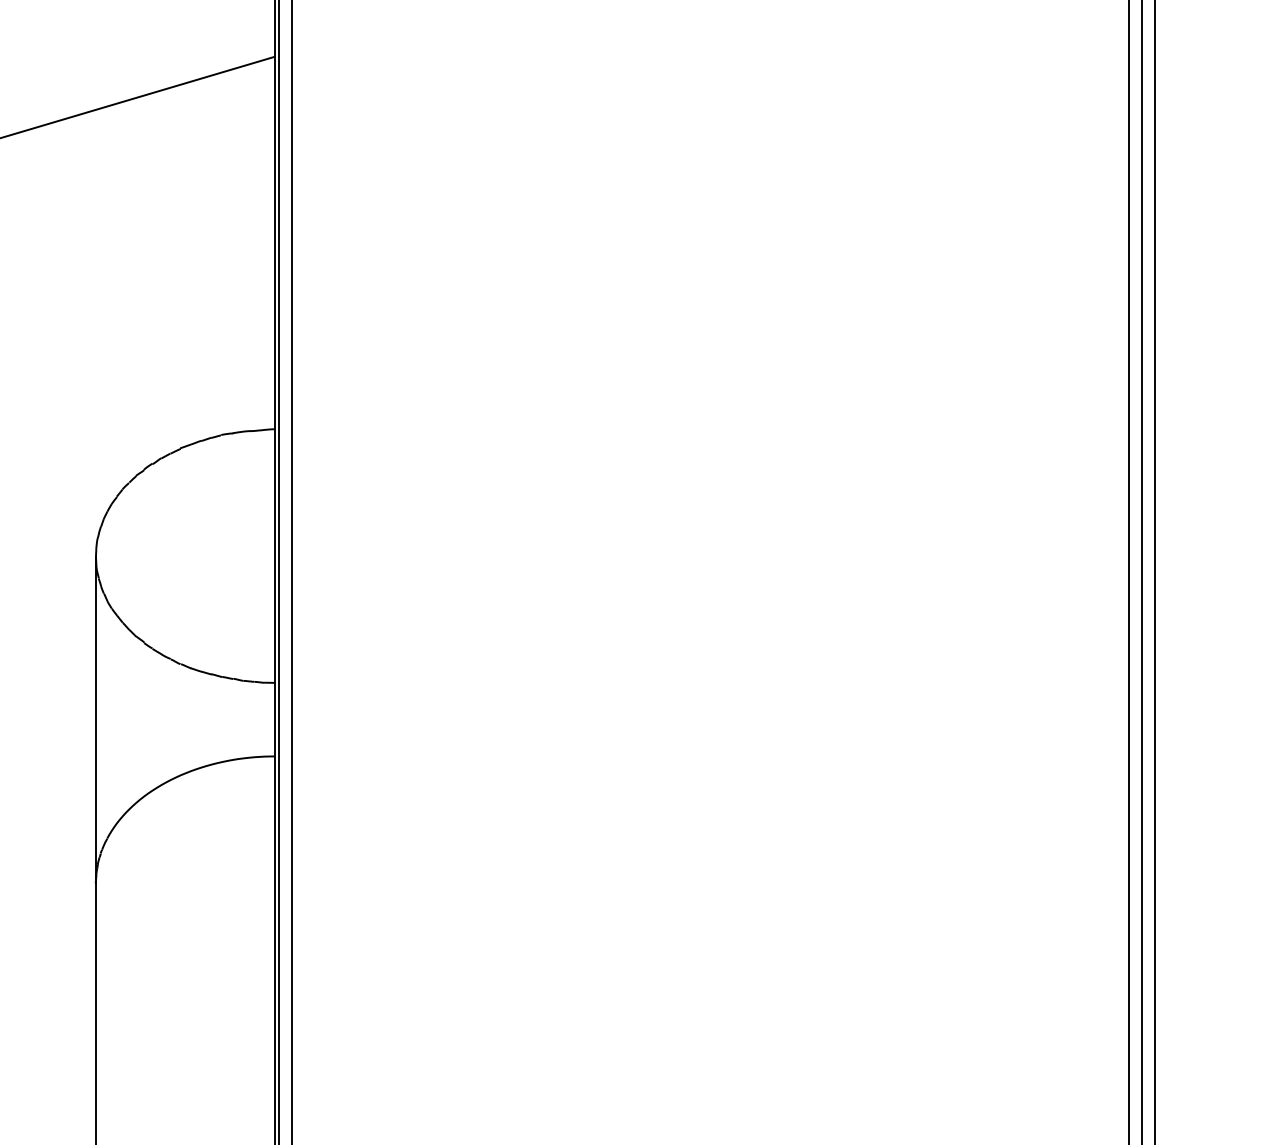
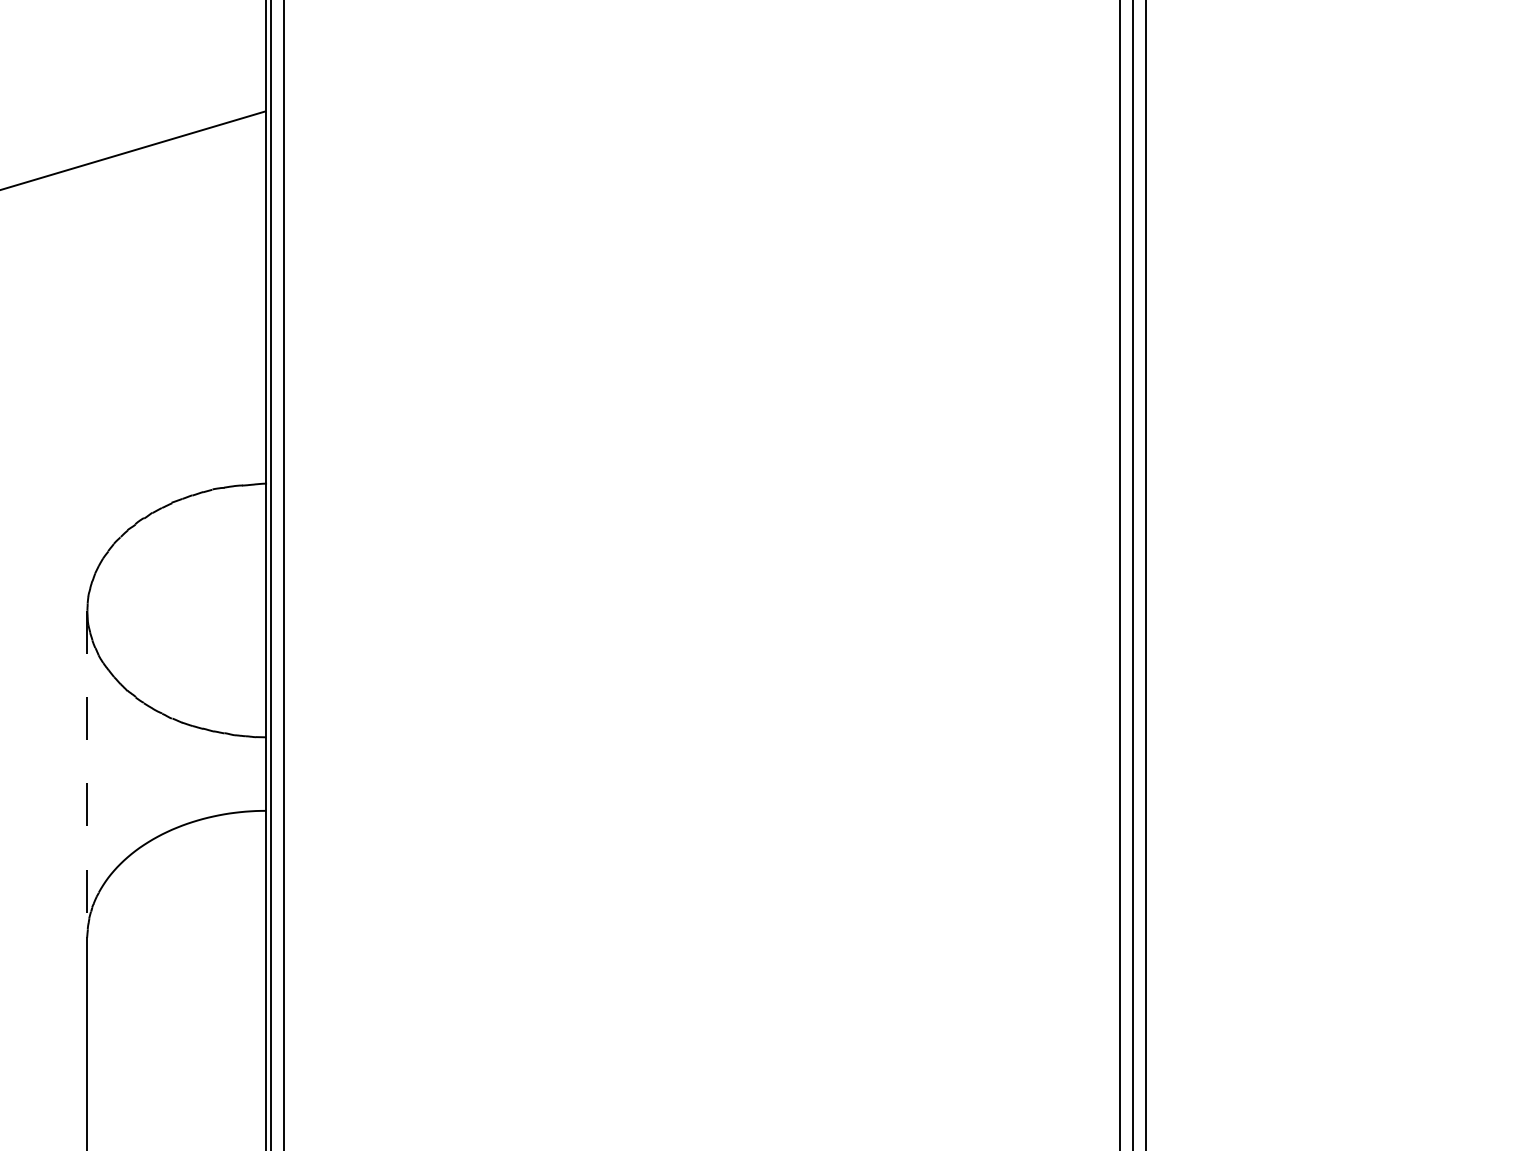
line: (96, 720) -> (87, 774), solid -> dashed

